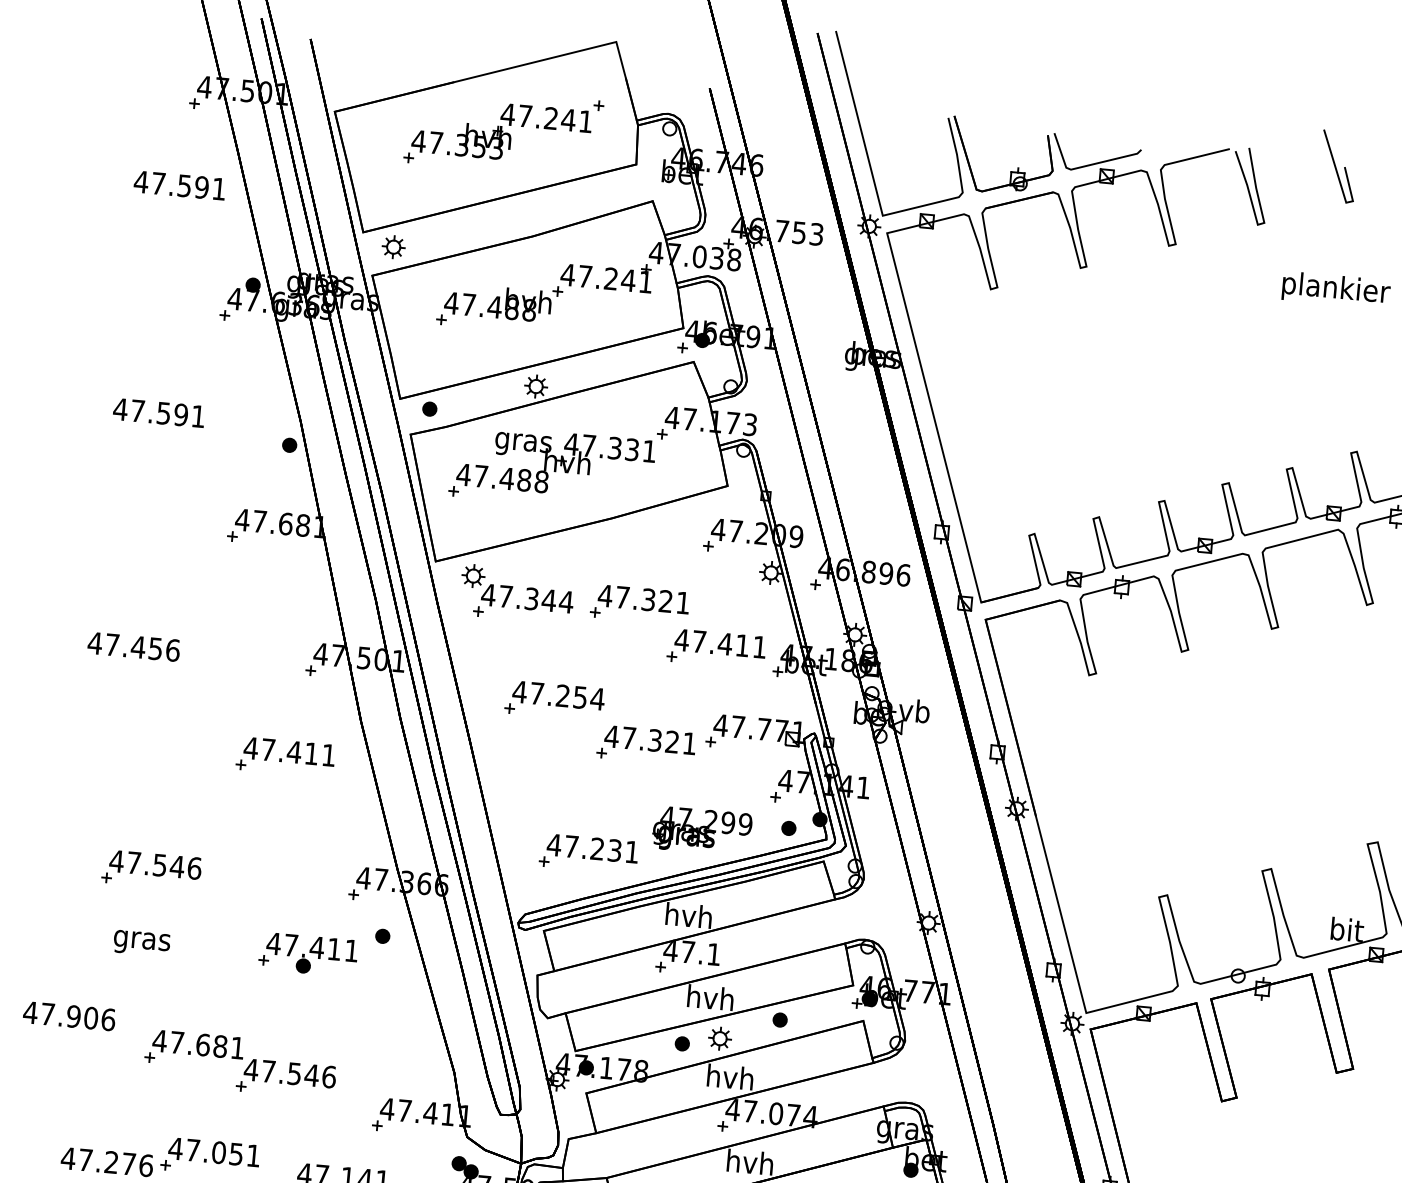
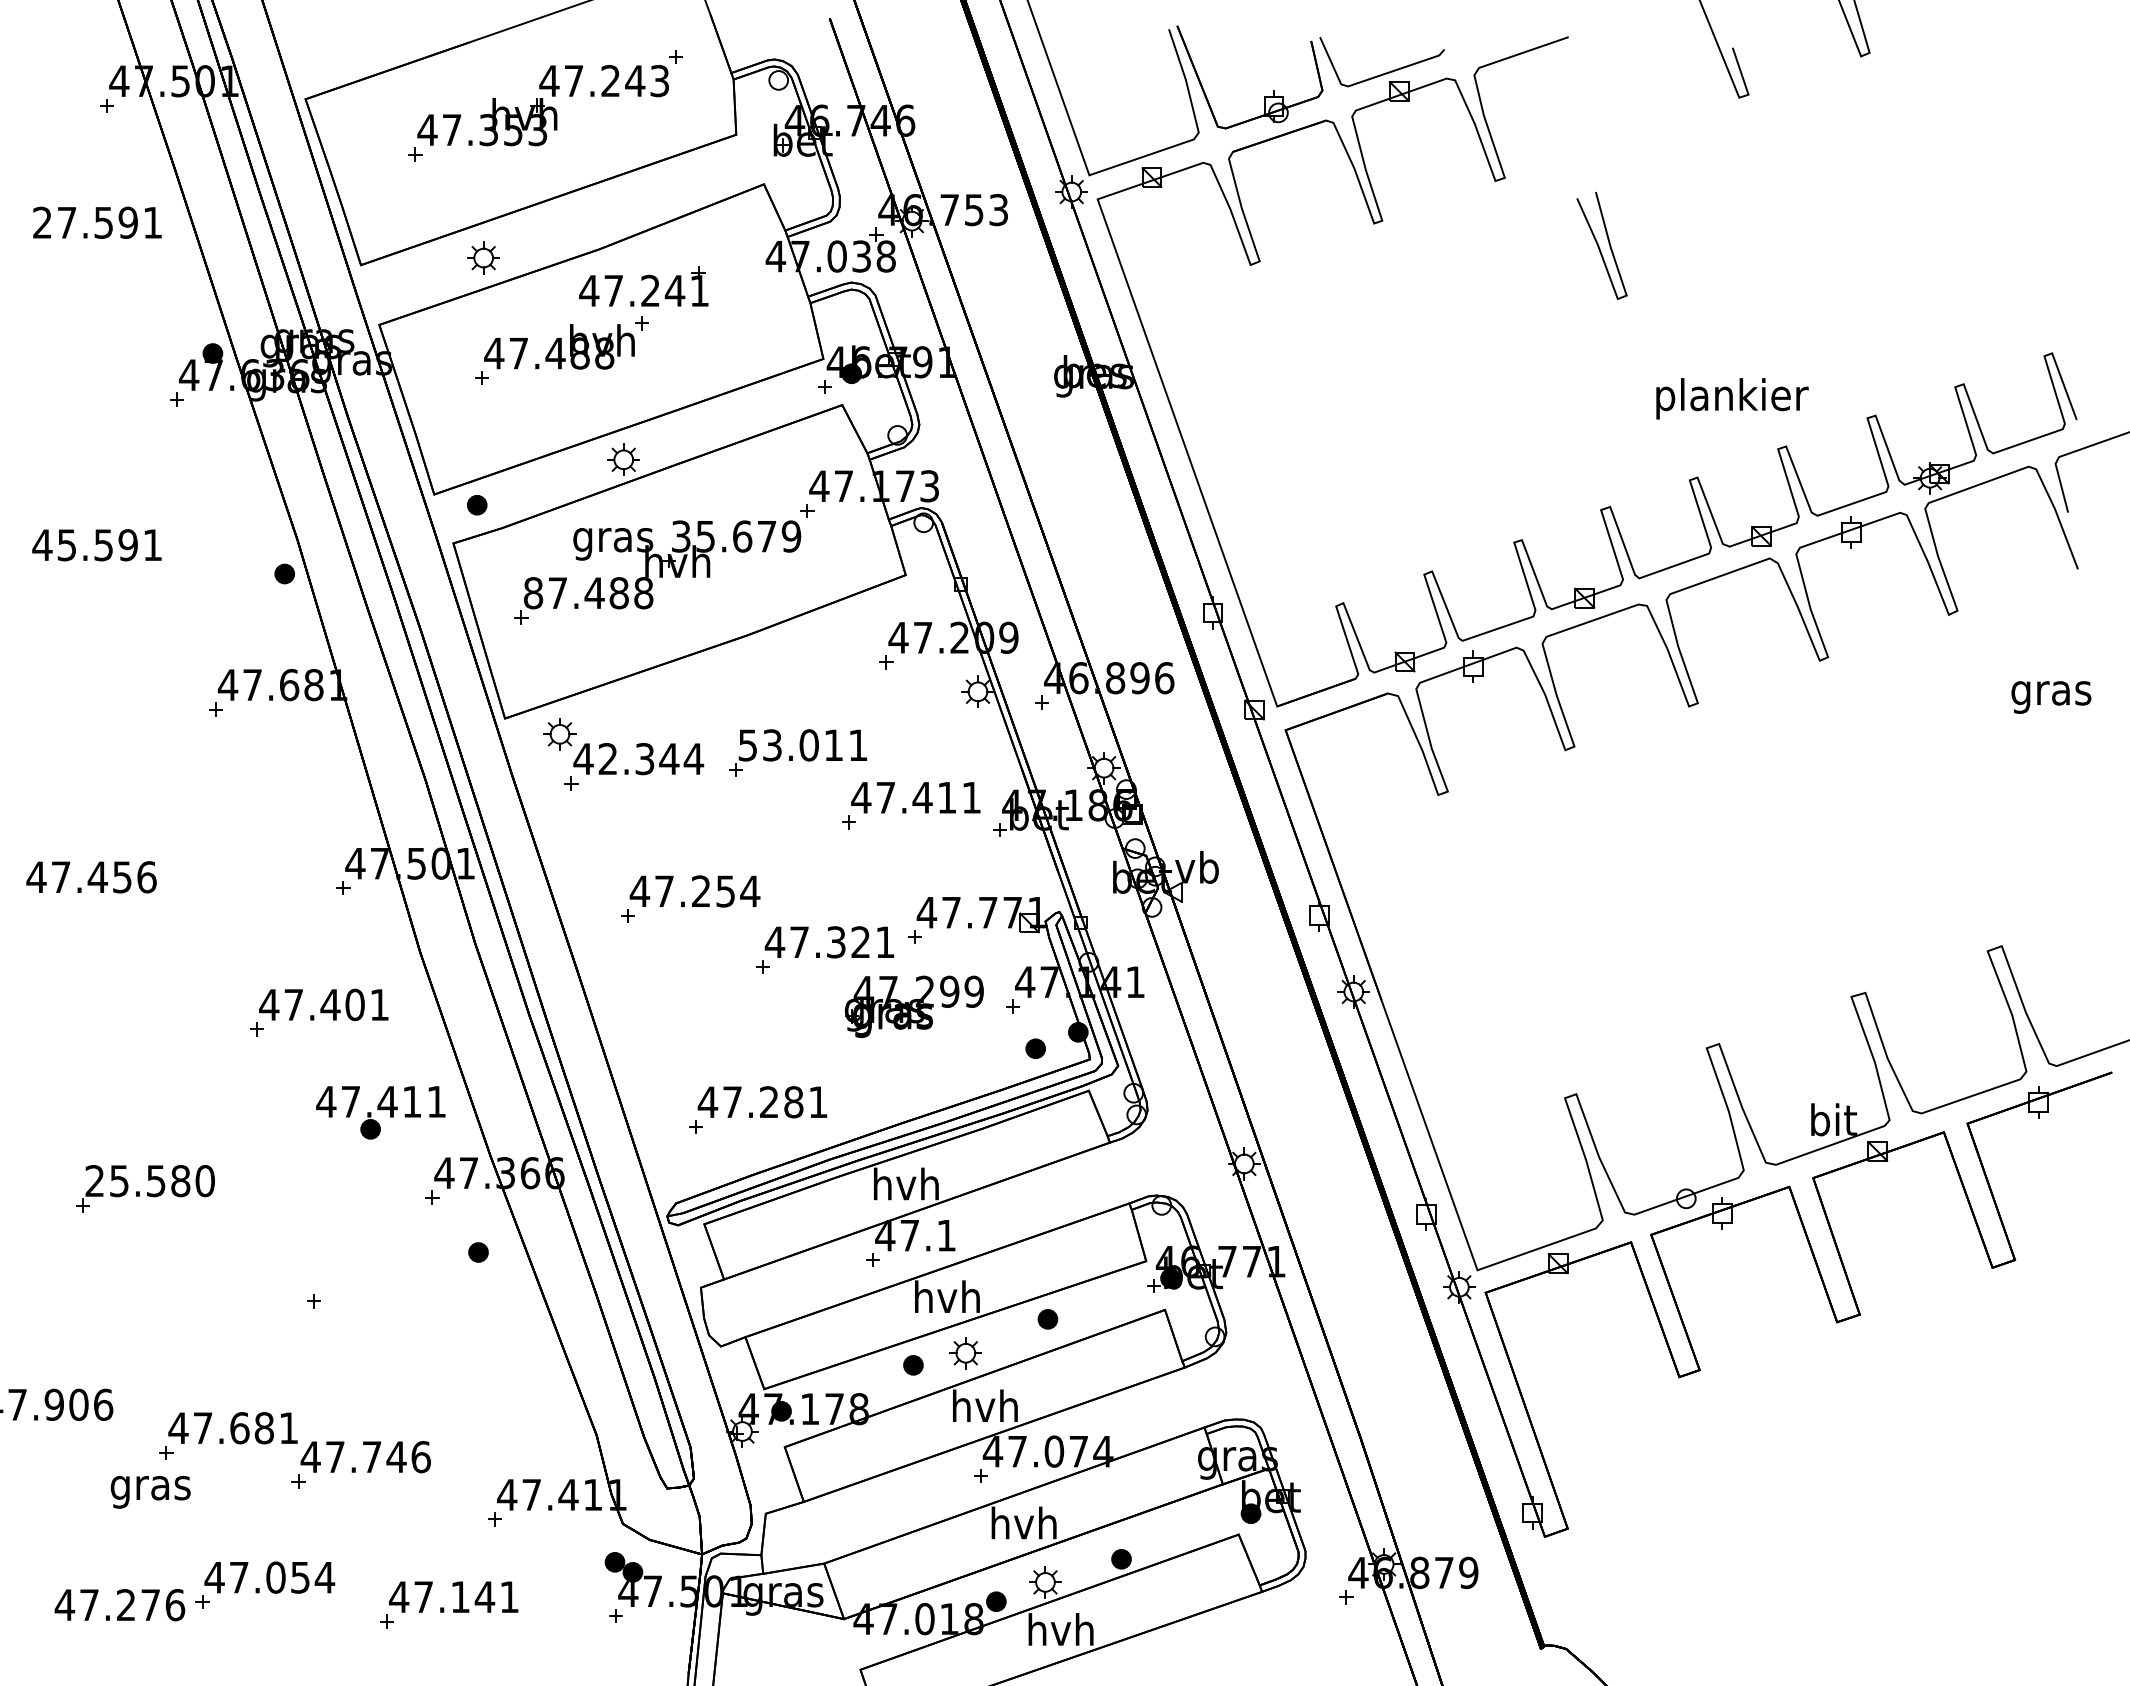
text: (585, 121) -> (659, 81), 47.241 -> 47.243
text: (141, 181) -> (42, 222), 47.591 -> 27.591
curve: (1248, 185) -> (1599, 245), moved
part: (393, 246) -> (483, 257), moved
part: (606, 271) -> (642, 280), moved
text: (1336, 289) -> (1732, 398), moved
text: (137, 411) -> (66, 545), 47.591 -> 45.591
text: (610, 447) -> (736, 536), 47.331 -> 35.679
text: (463, 475) -> (533, 593), 47.488 -> 87.488
text: (505, 596) -> (607, 758), 47.344 -> 42.344
text: (634, 598) -> (789, 745), 47.321 -> 53.011
text: (311, 753) -> (354, 1004), 47.411 -> 47.401
part: (702, 831) -> (914, 1006), moved
text: (614, 850) -> (793, 1102), 47.231 -> 47.281
text: (155, 865) -> (149, 1181), 47.546 -> 25.580
text: (141, 943) -> (150, 1492), moved
part: (311, 954) -> (380, 1112), moved
text: (294, 1074) -> (371, 1457), 47.546 -> 47.746
text: (253, 1155) -> (324, 1577), 47.051 -> 47.054

